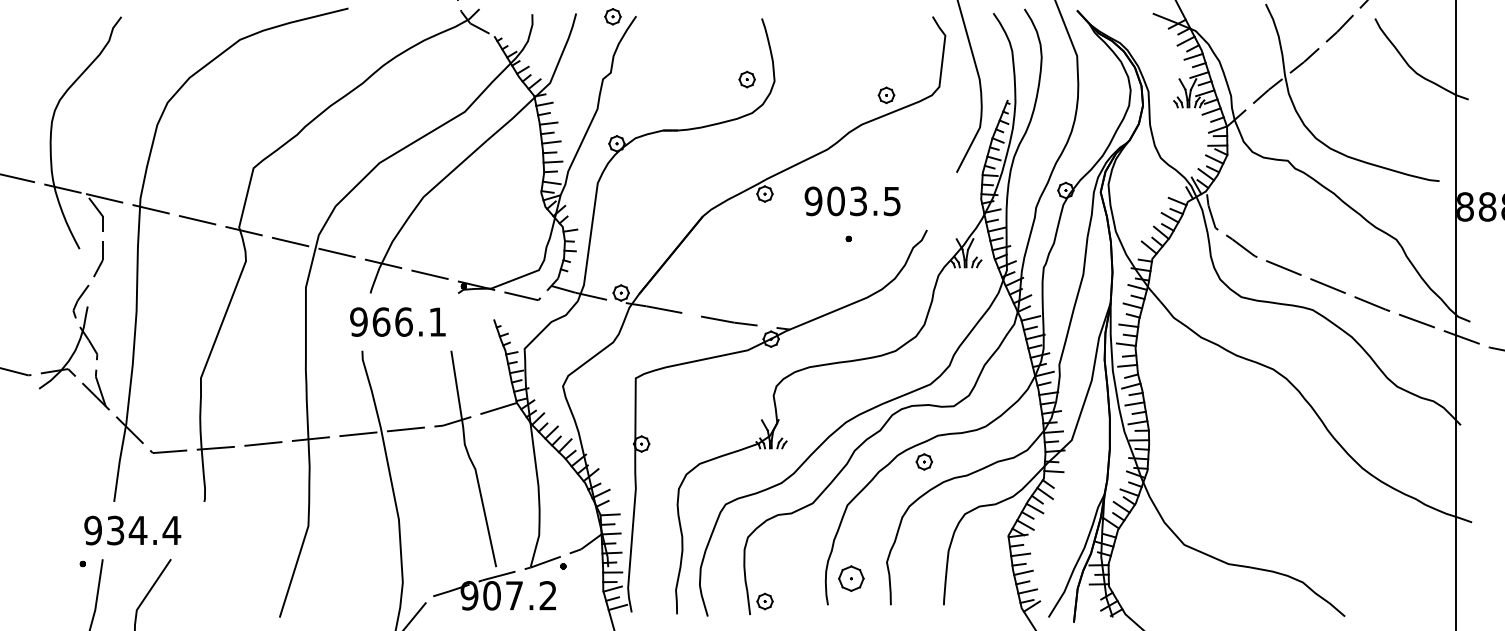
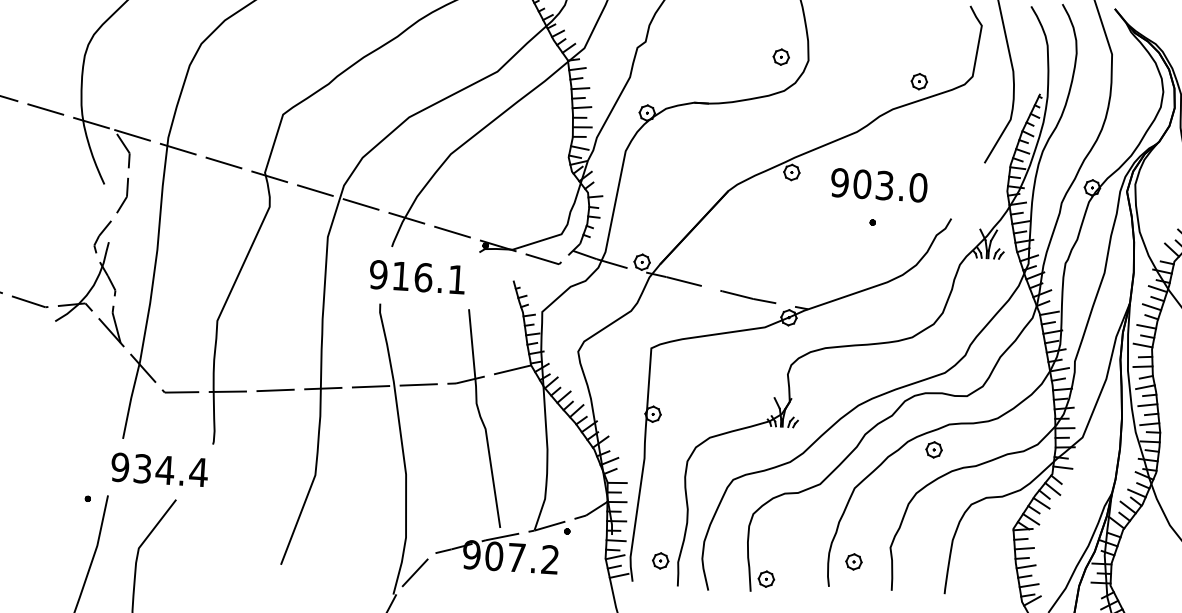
text: (892, 201) -> (918, 187), 903.5 -> 903.0
text: (381, 321) -> (401, 275), 966.1 -> 916.1
text: (132, 530) -> (159, 469), moved
part: (851, 578) -> (854, 561), size x0.62
part: (658, 589) -> (660, 560), added

